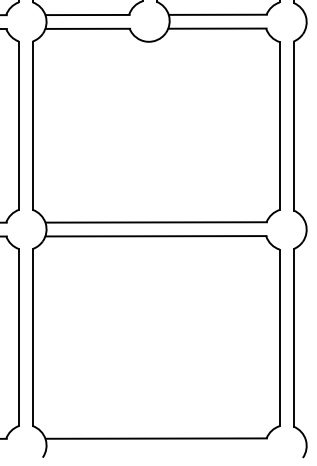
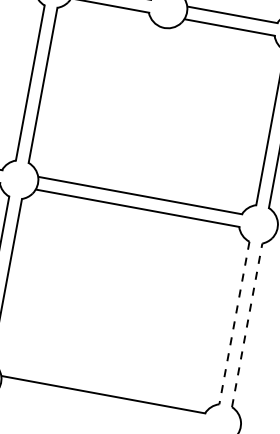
line: (293, 337) -> (247, 325), solid -> dashed
line: (279, 338) -> (234, 323), solid -> dashed

